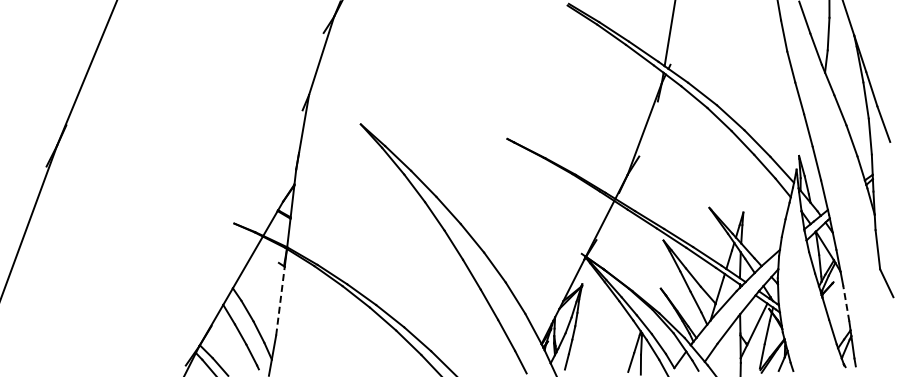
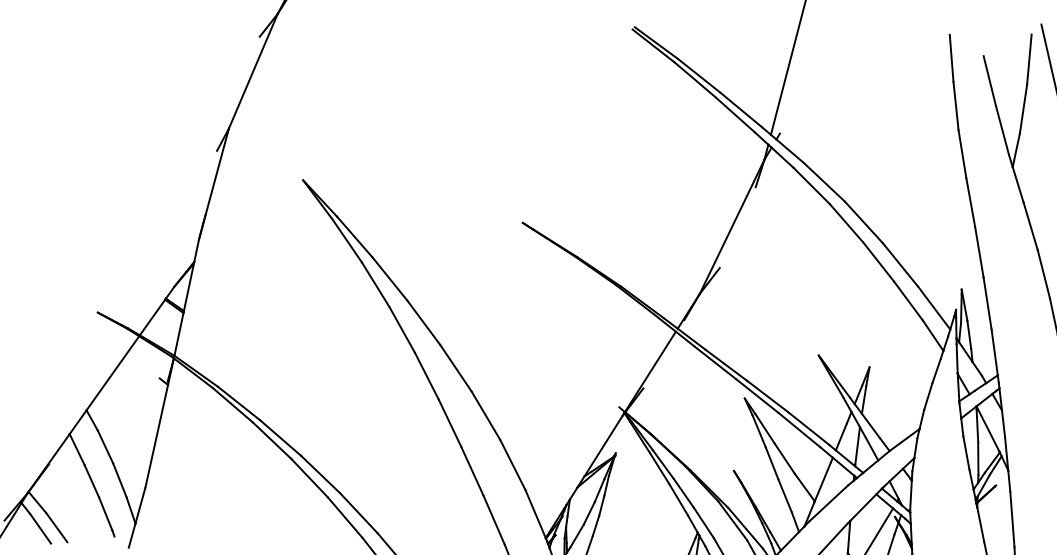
line: (280, 301) -> (156, 436), dashed -> solid
line: (846, 303) -> (1012, 519), dashed -> solid

